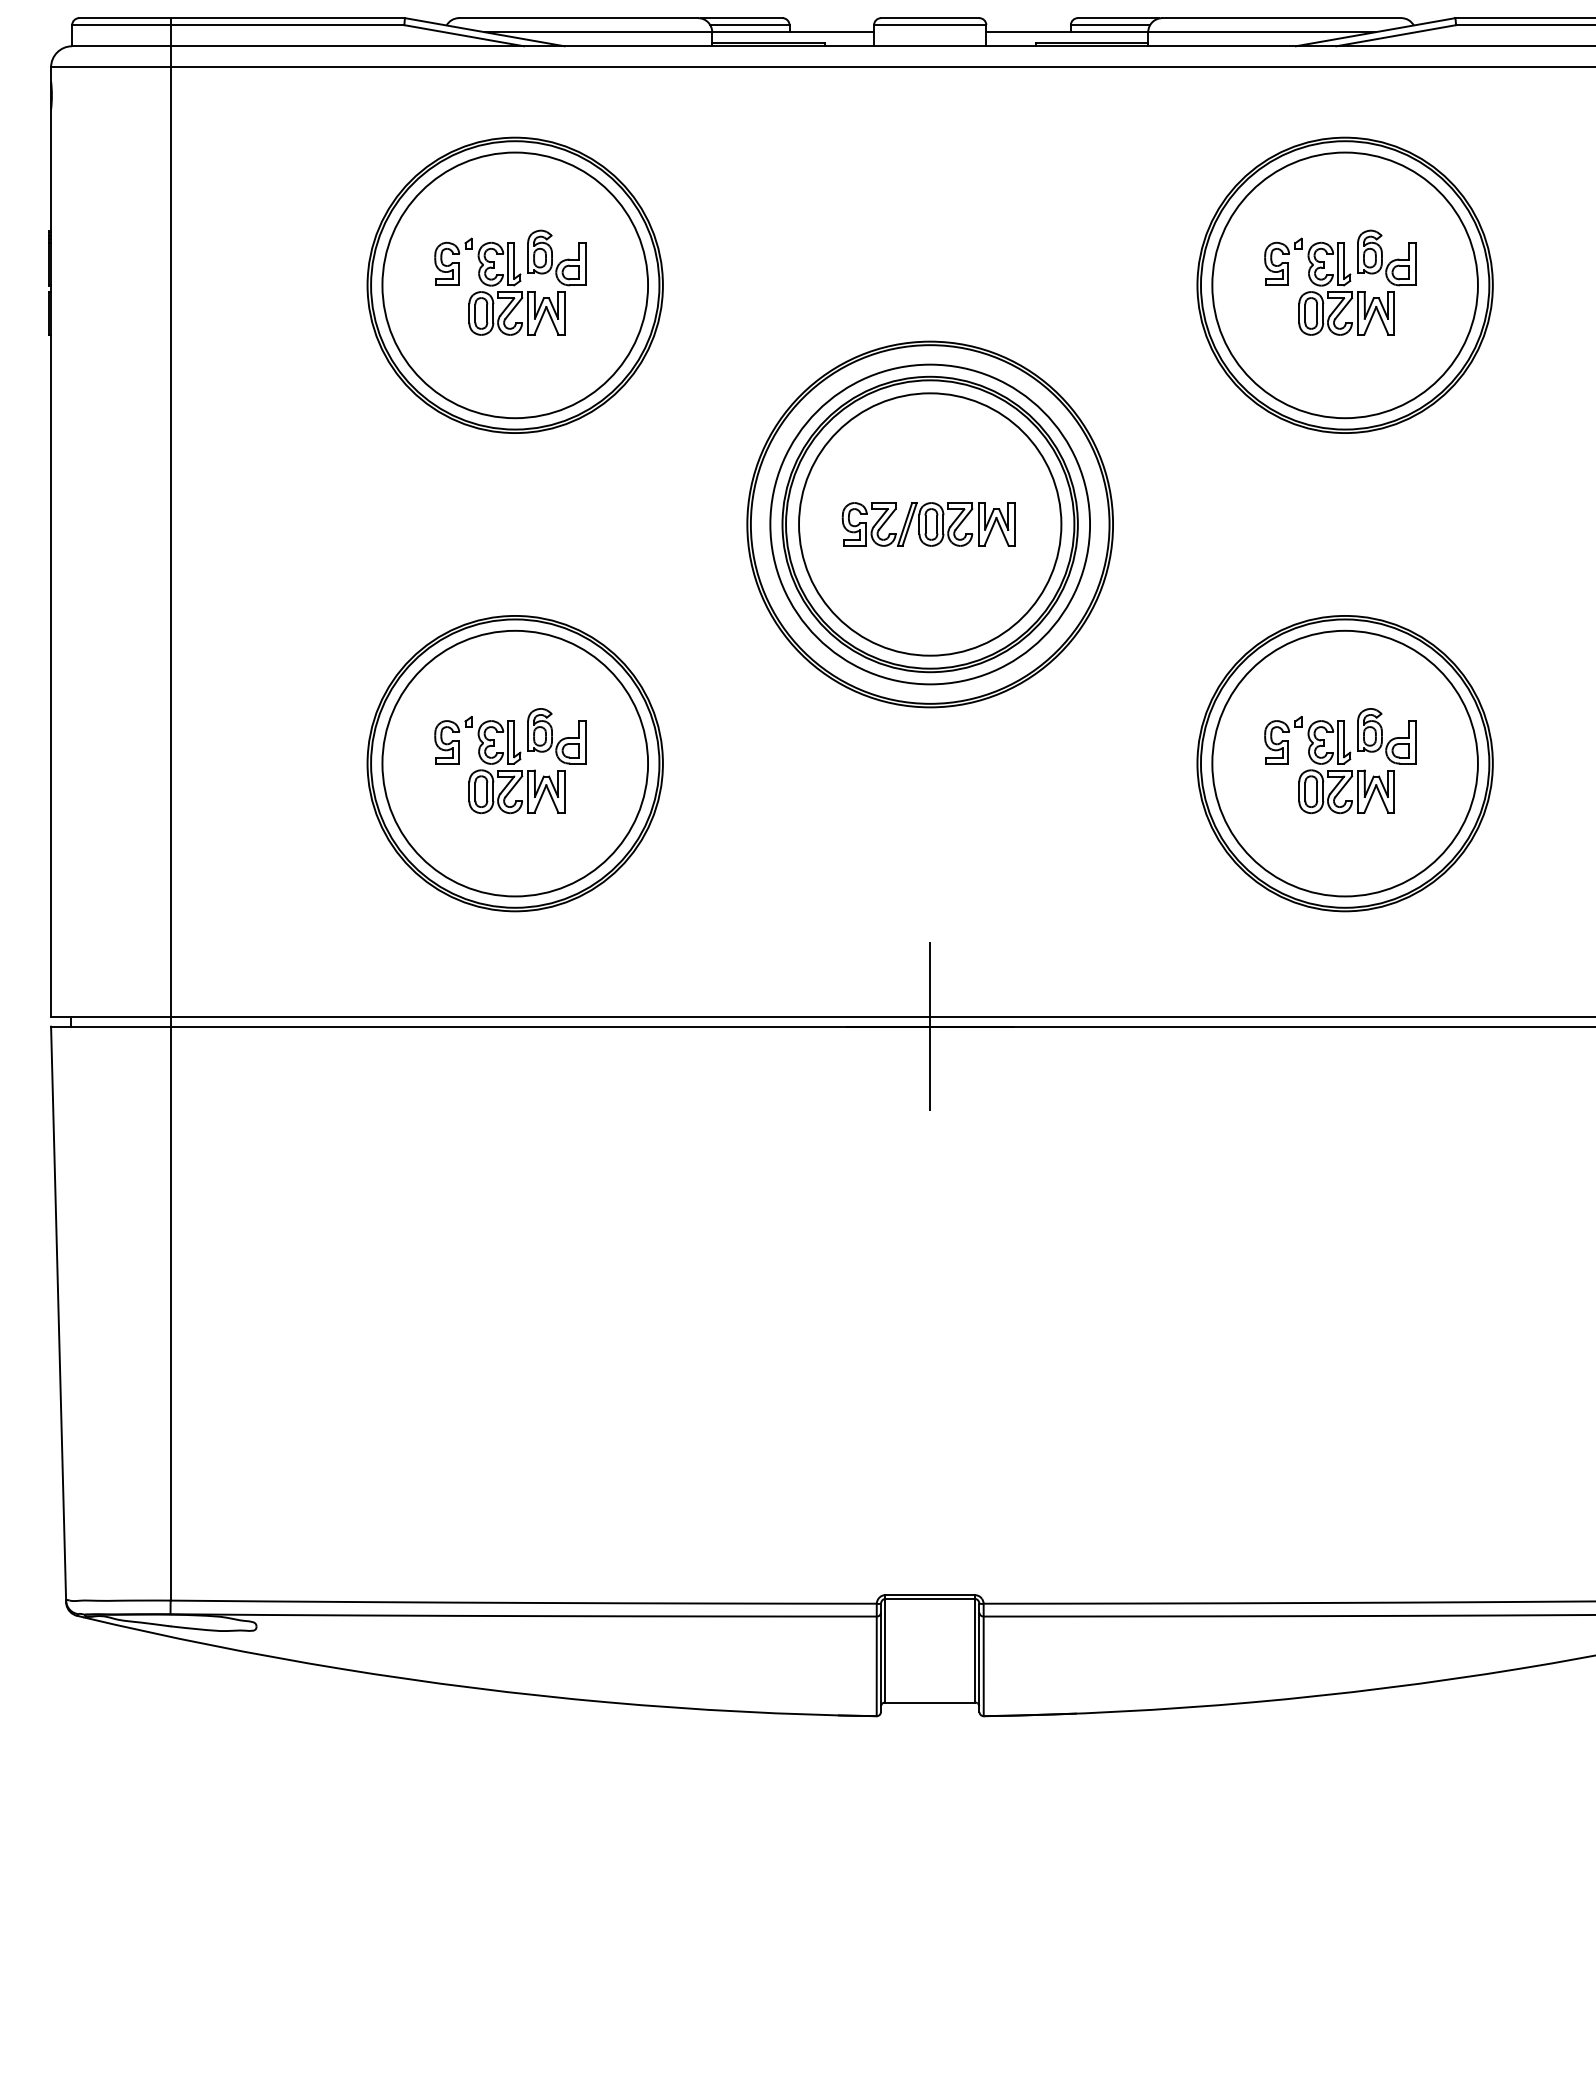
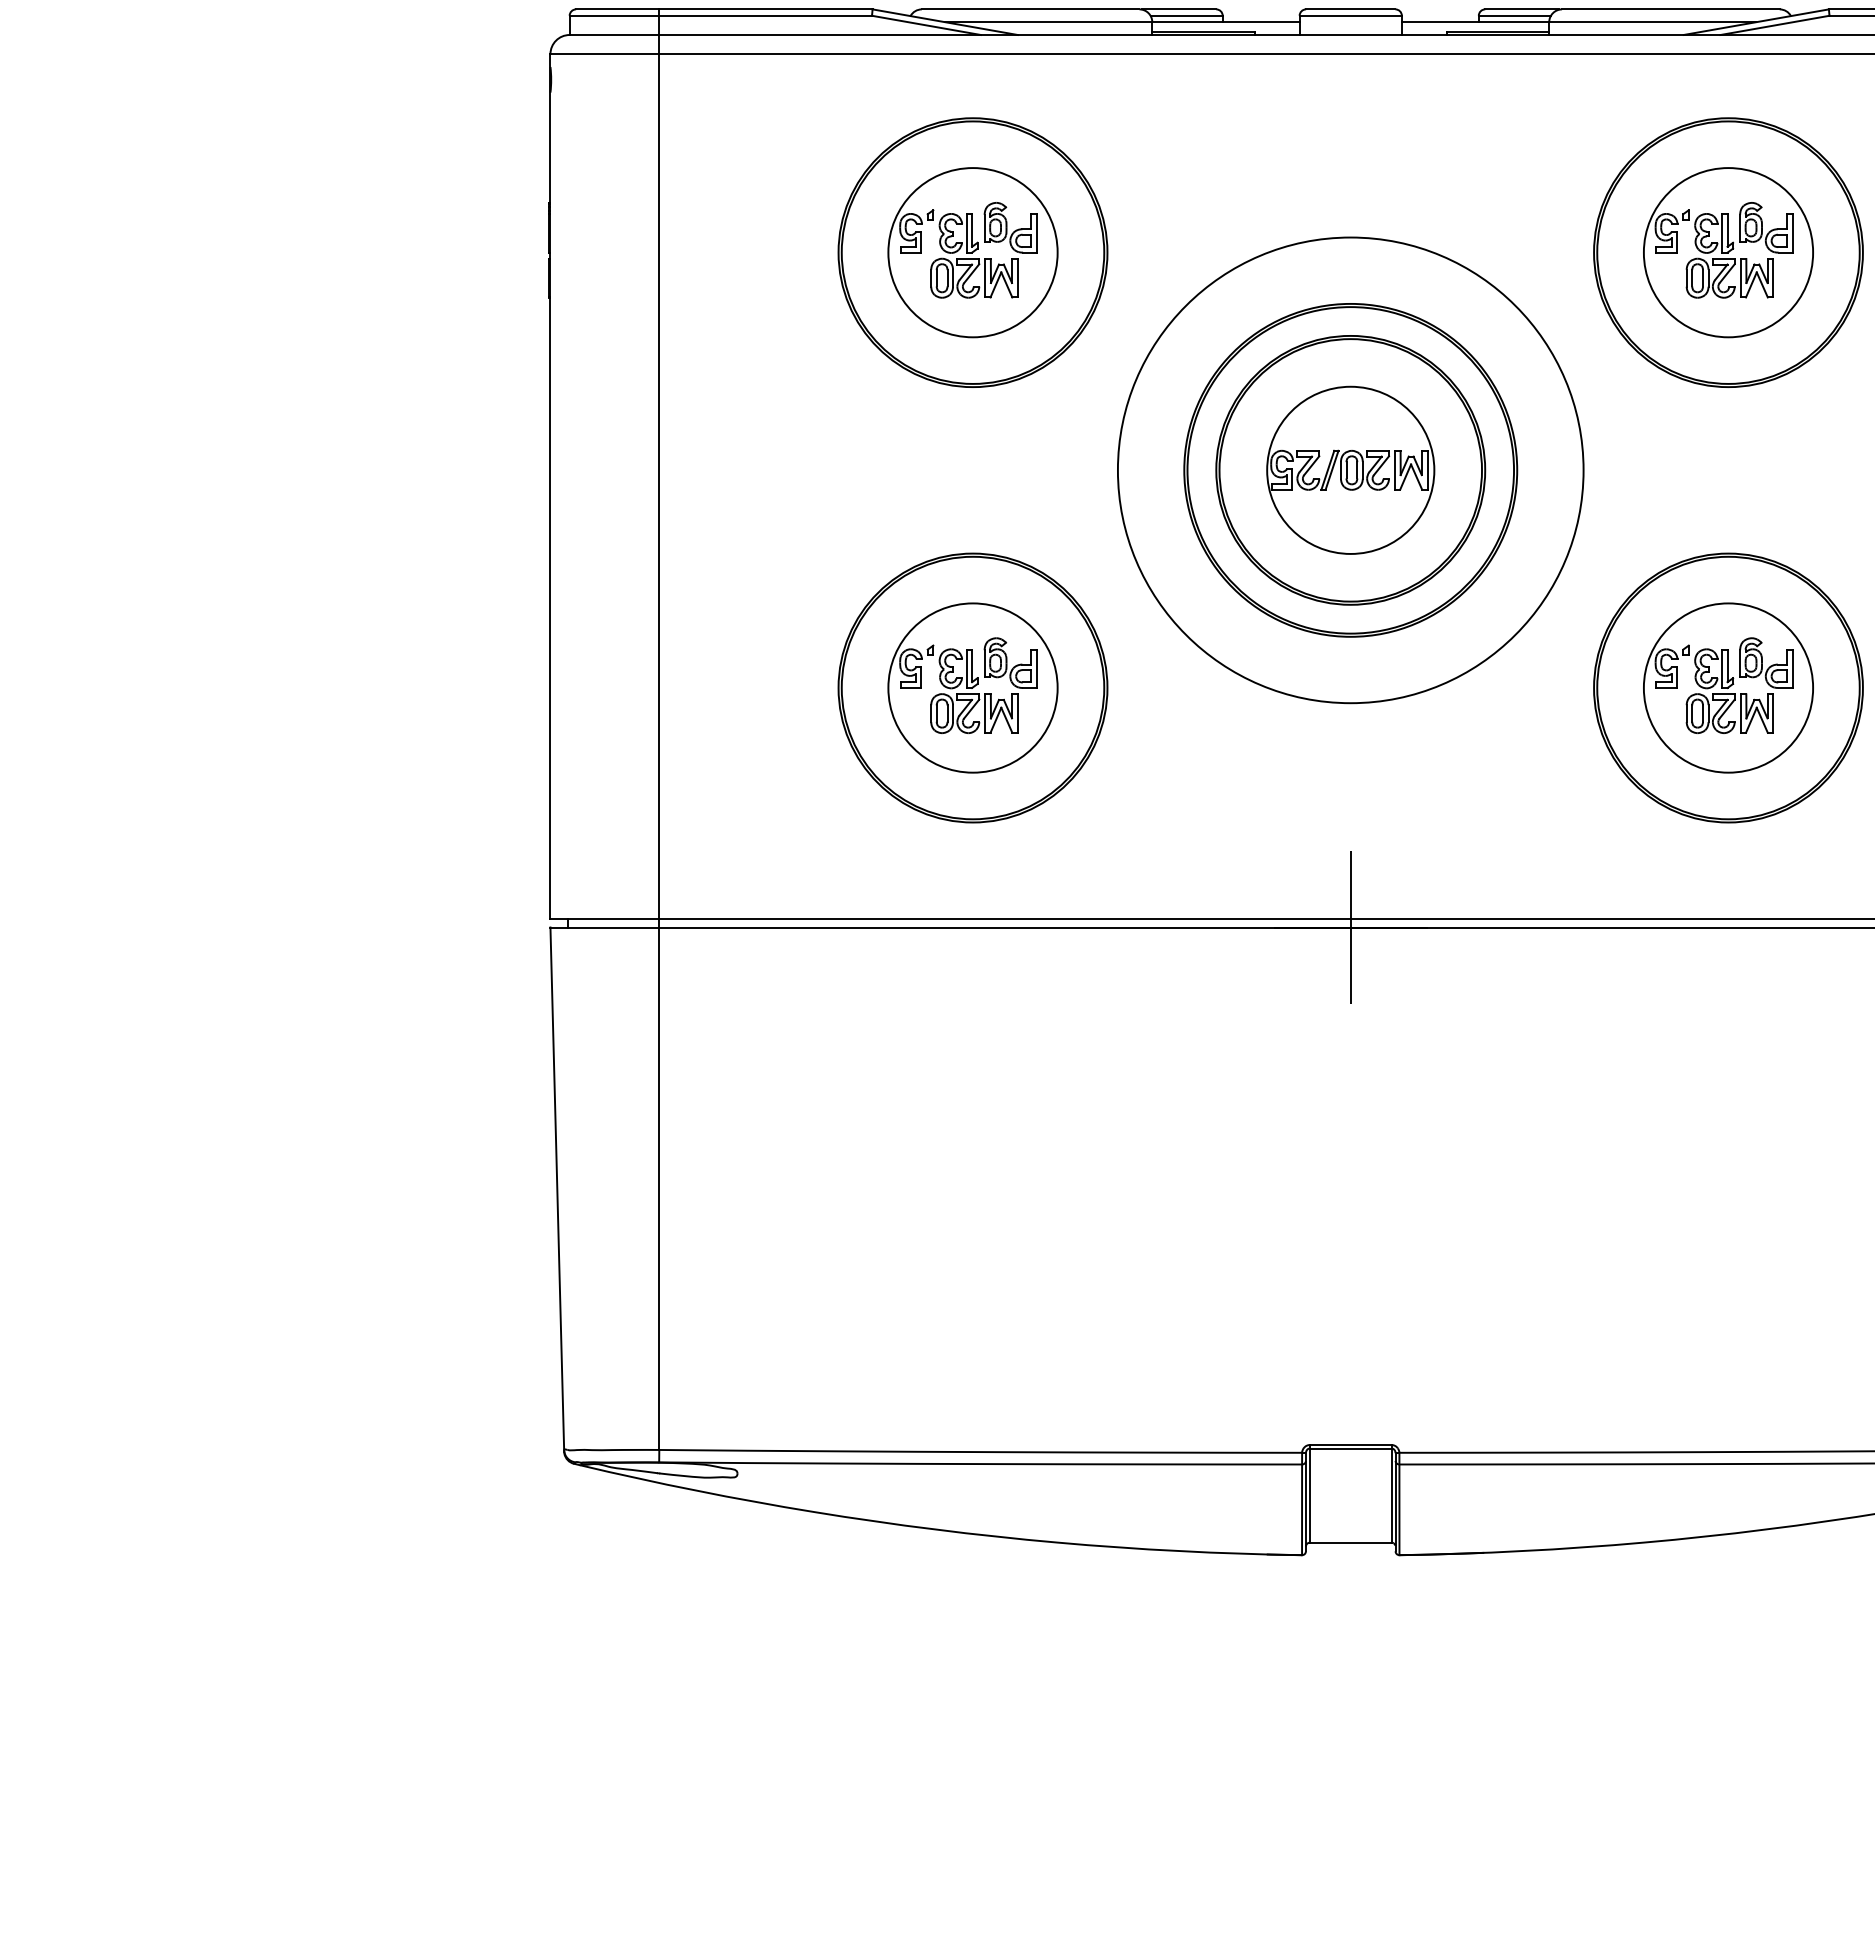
circle: (514, 285) -> (972, 252), size x0.7
circle: (1345, 285) -> (1728, 252), size x0.7
circle: (929, 523) -> (1350, 469), size x0.7
circle: (929, 523) -> (1350, 469), size x1.6
circle: (514, 763) -> (972, 687), size x0.7
circle: (1345, 763) -> (1728, 687), size x0.7

